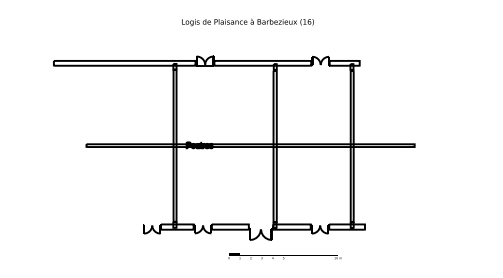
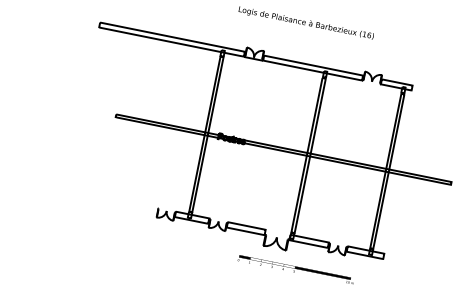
fill: (310, 254) -> (322, 273), added

